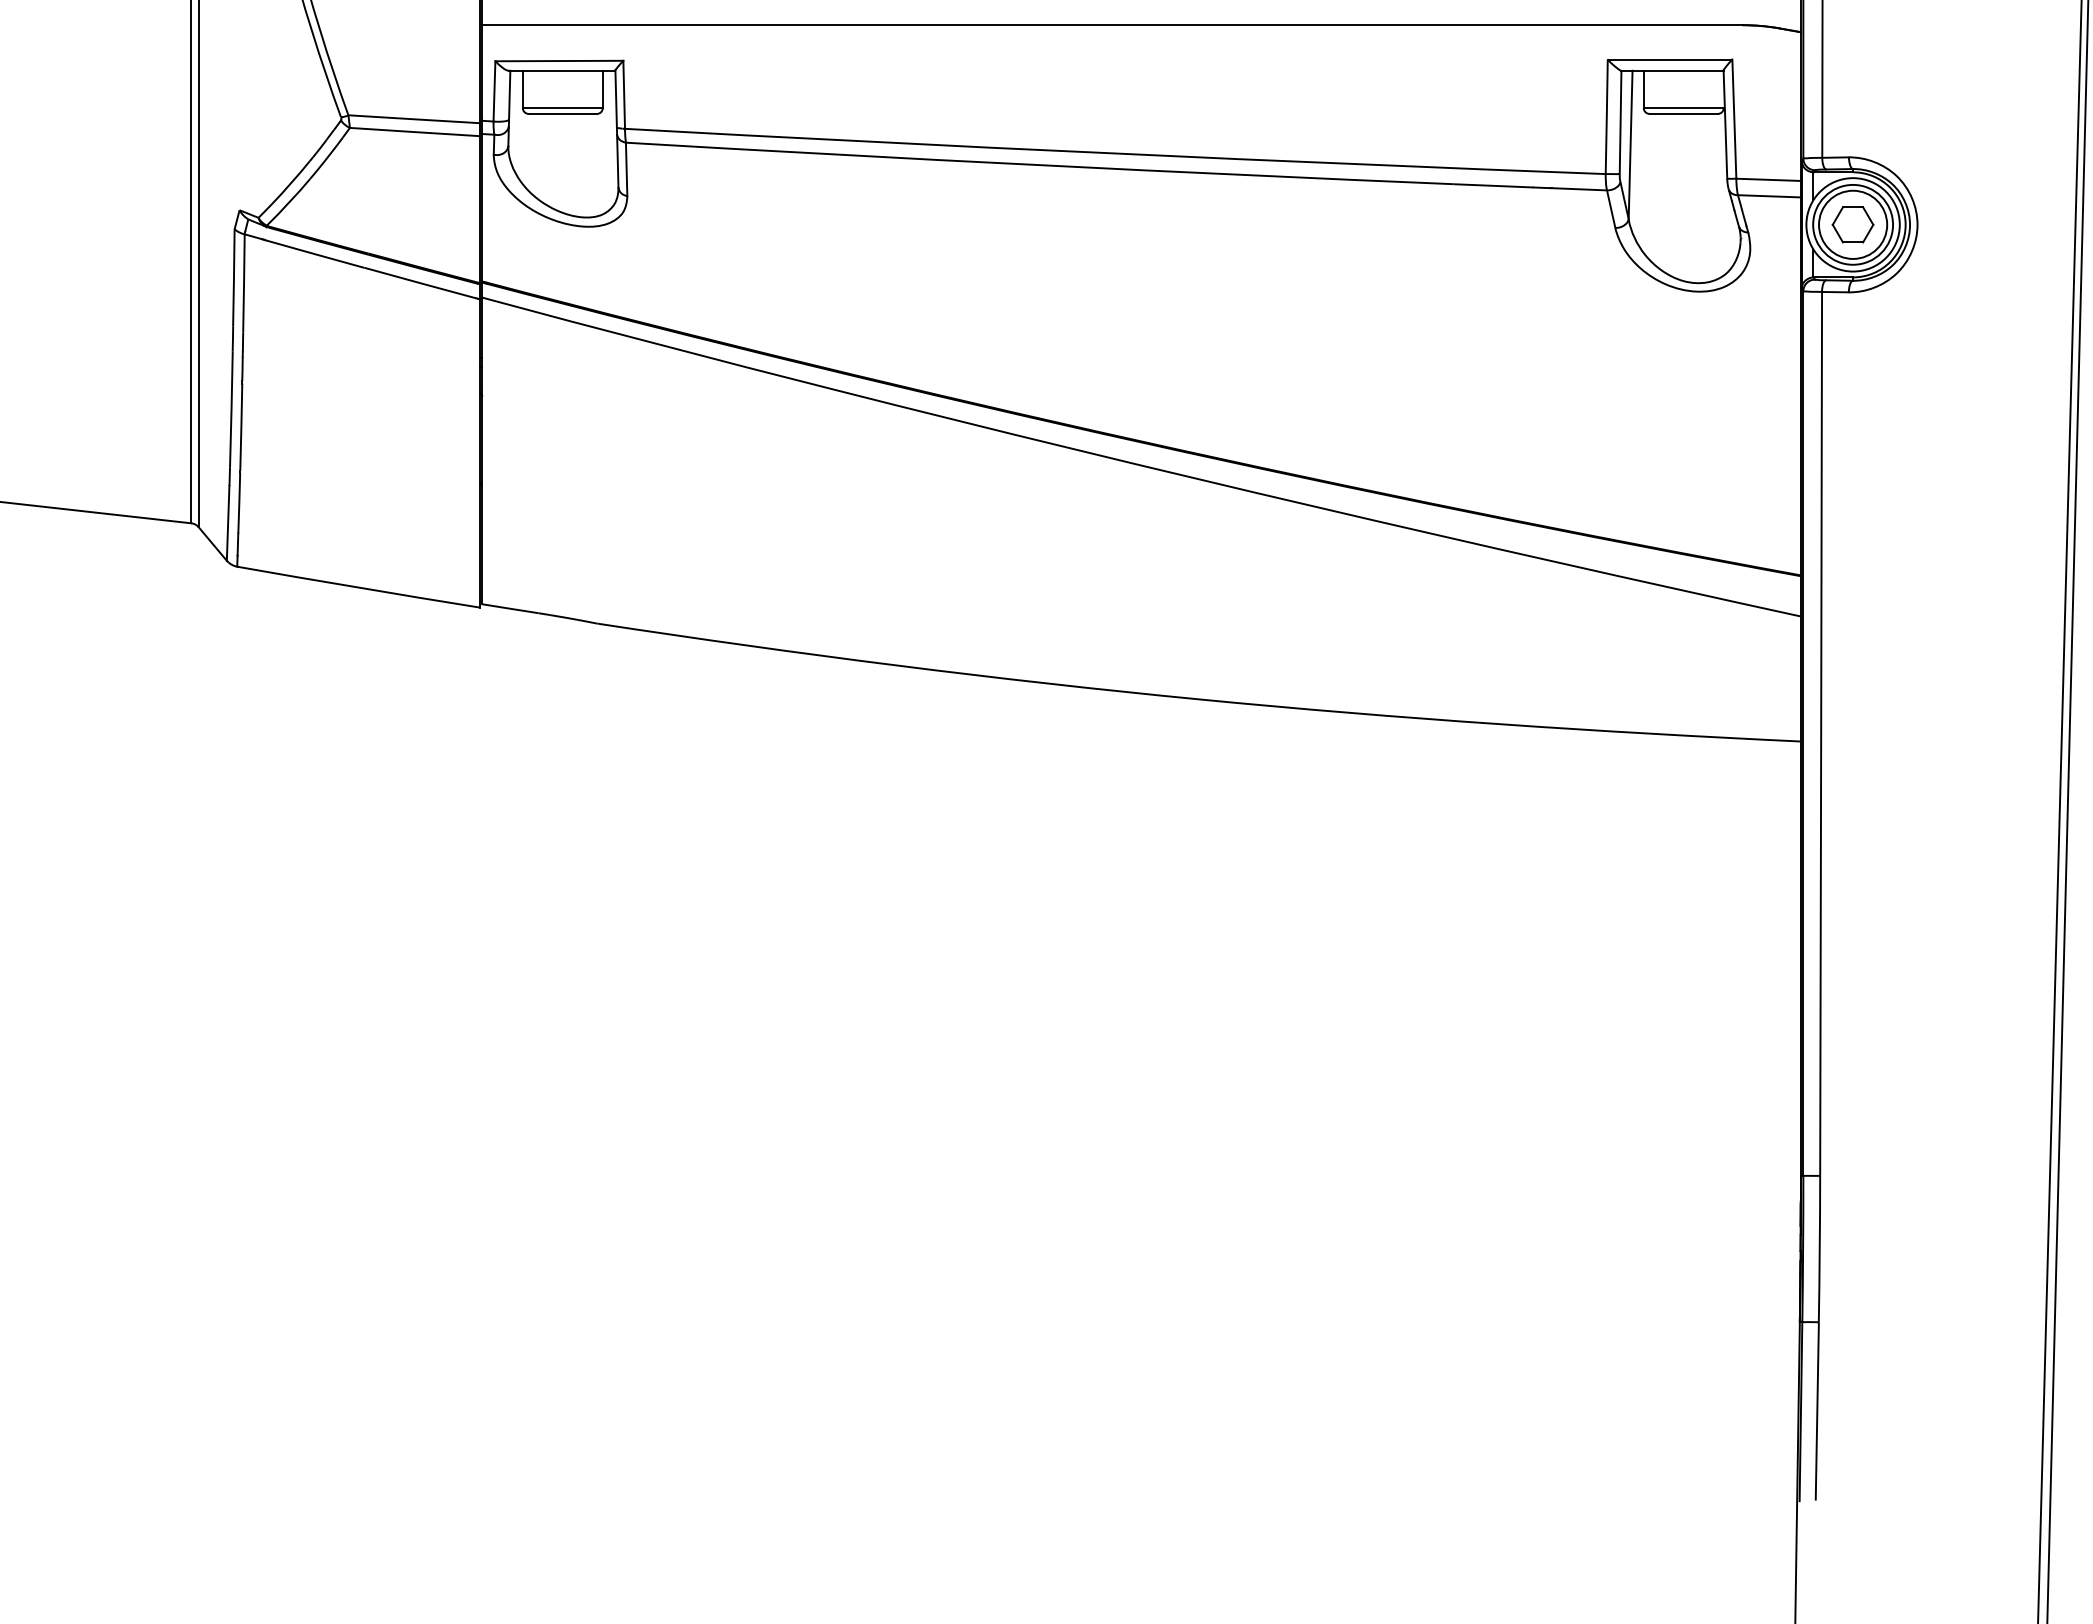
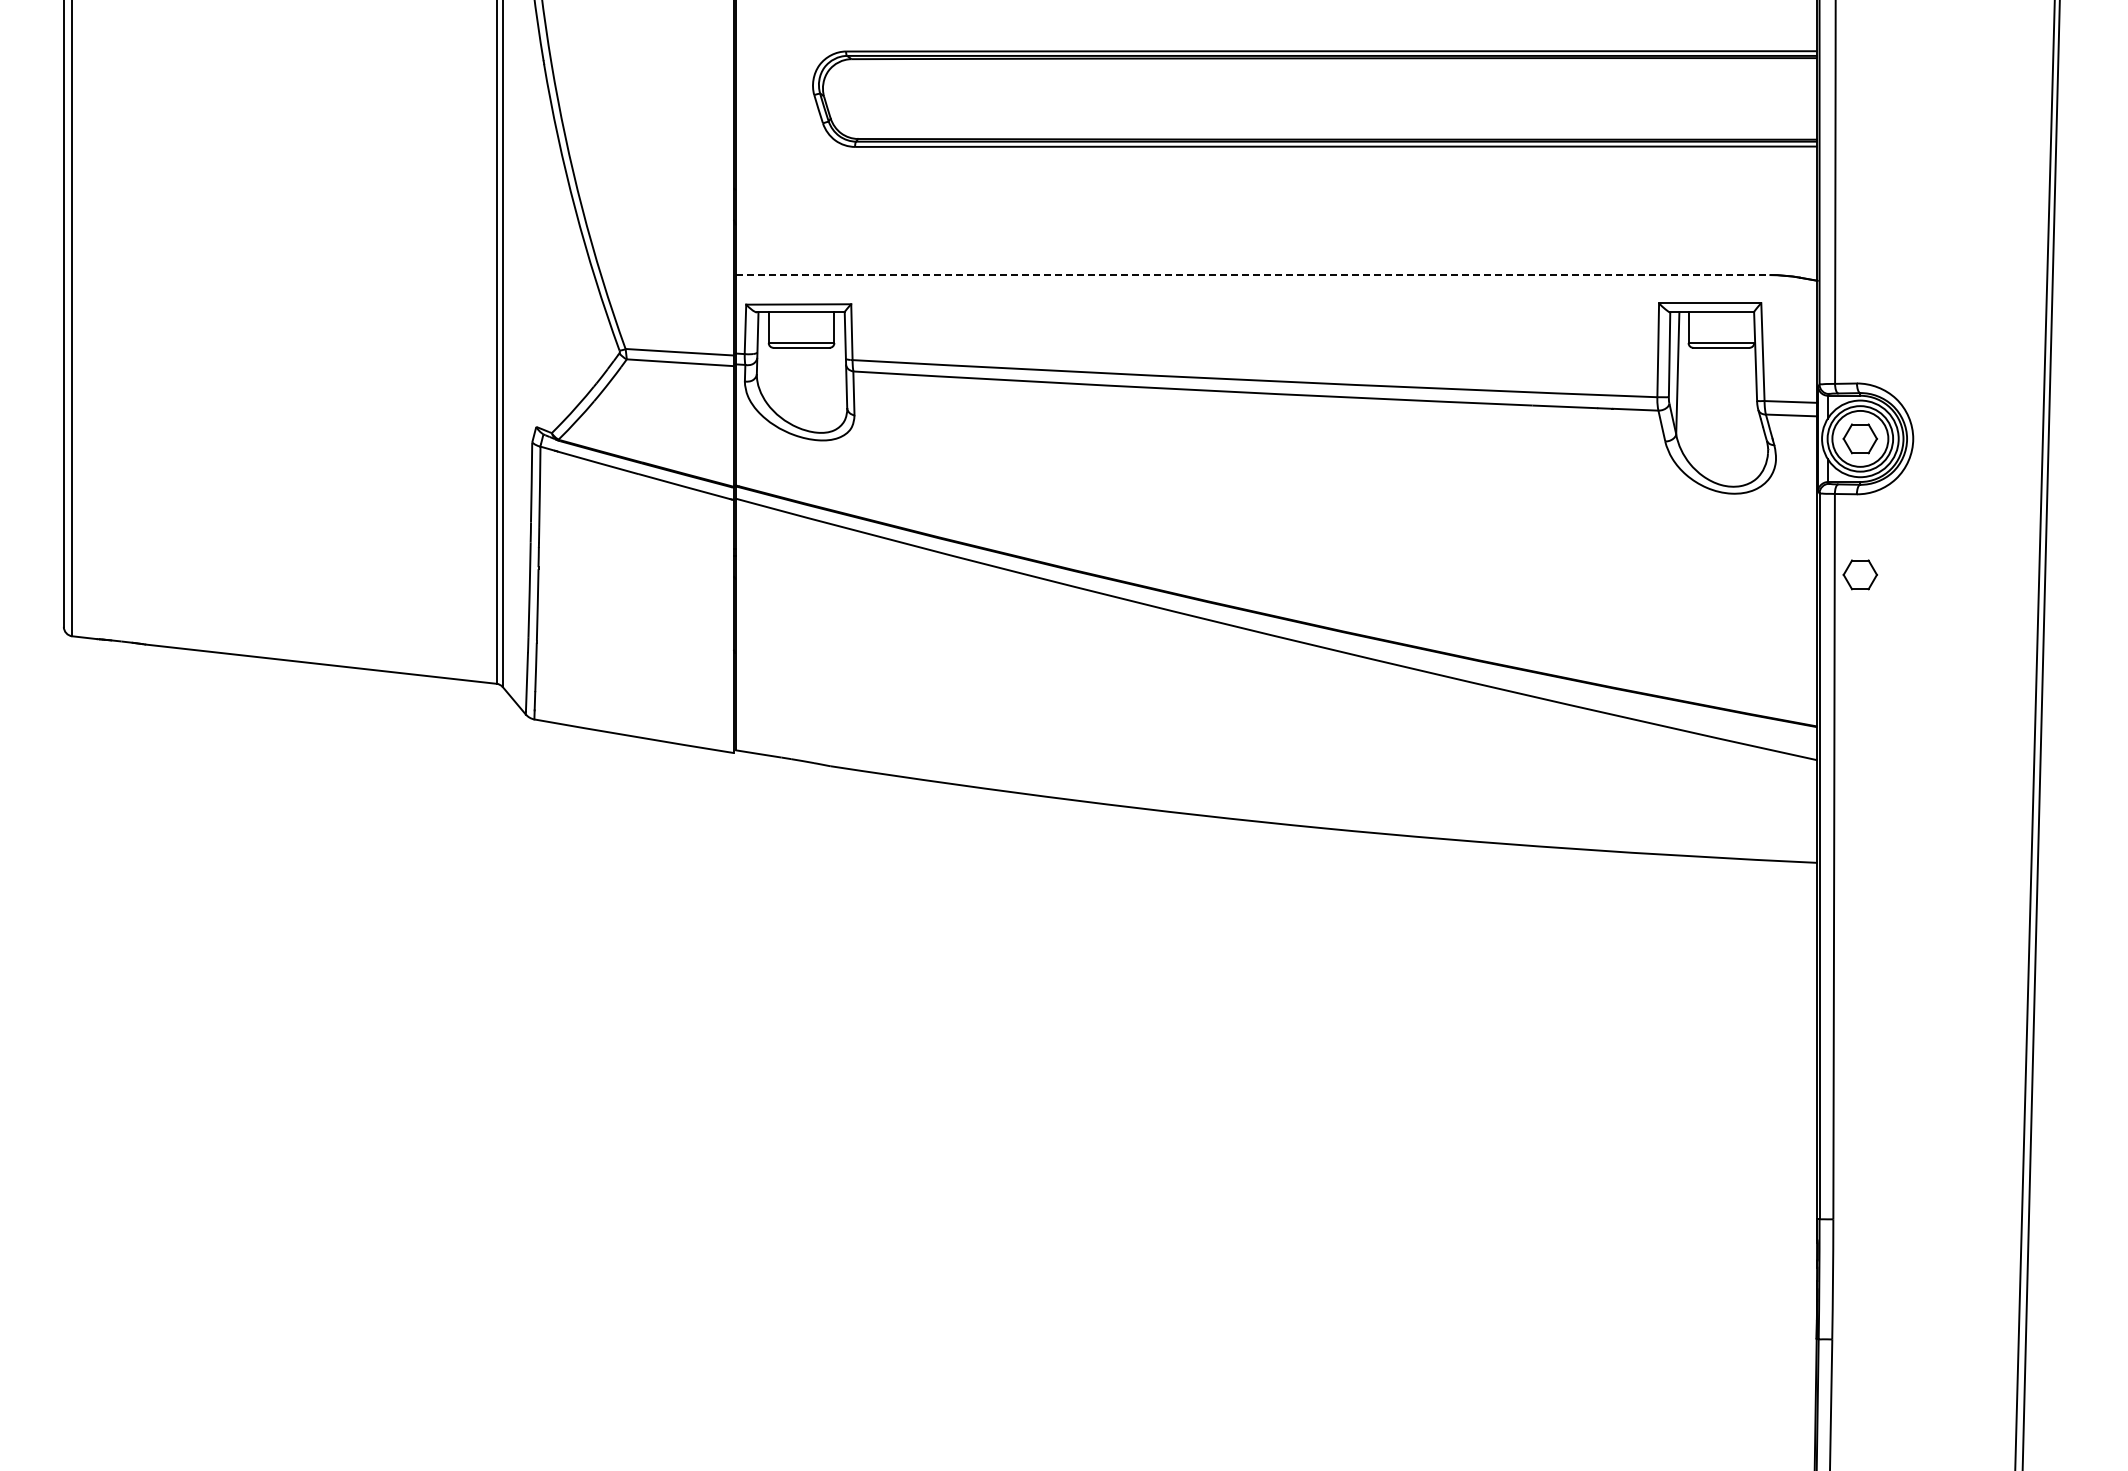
line: (1113, 25) -> (1253, 275), solid -> dashed
part: (1852, 390) -> (1859, 574), added

